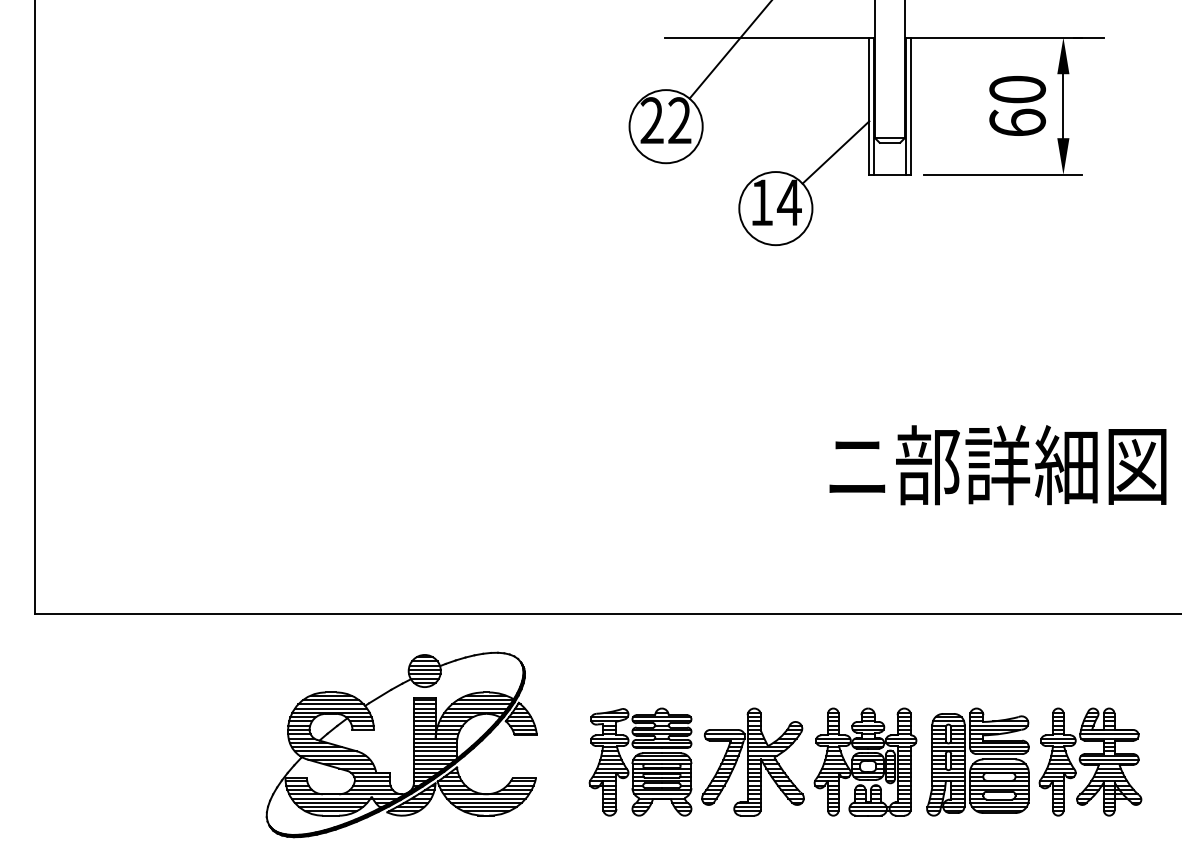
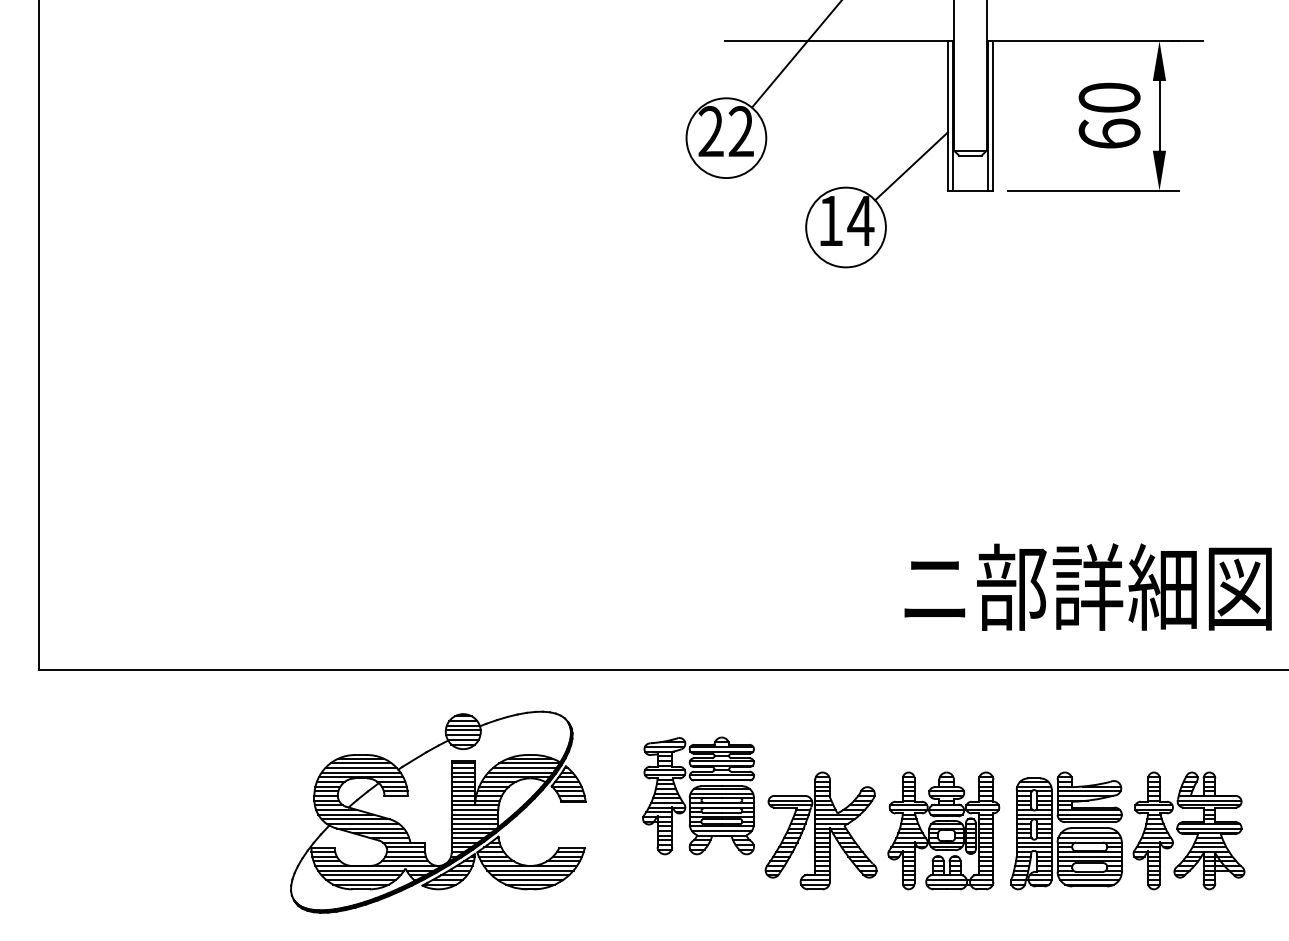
text: (997, 464) -> (1087, 586), moved
part: (640, 761) -> (698, 795), moved

